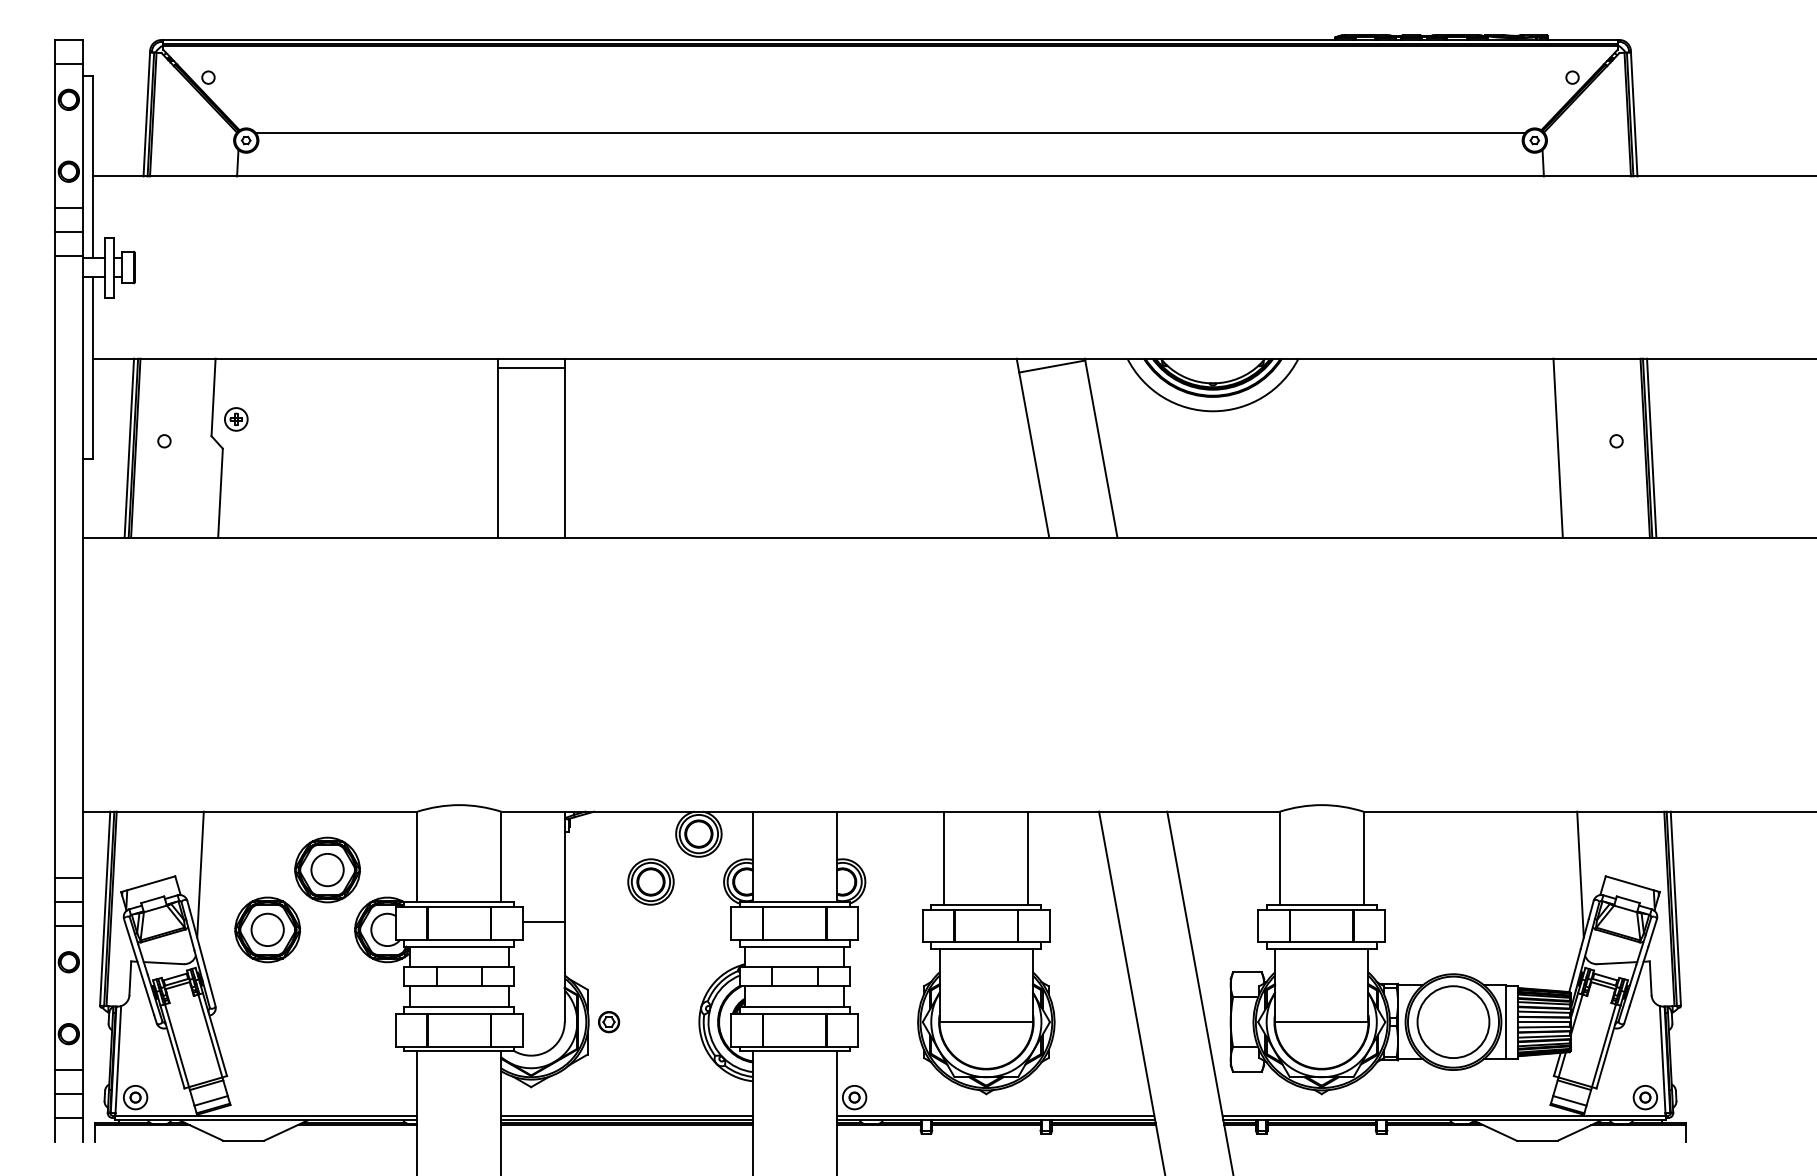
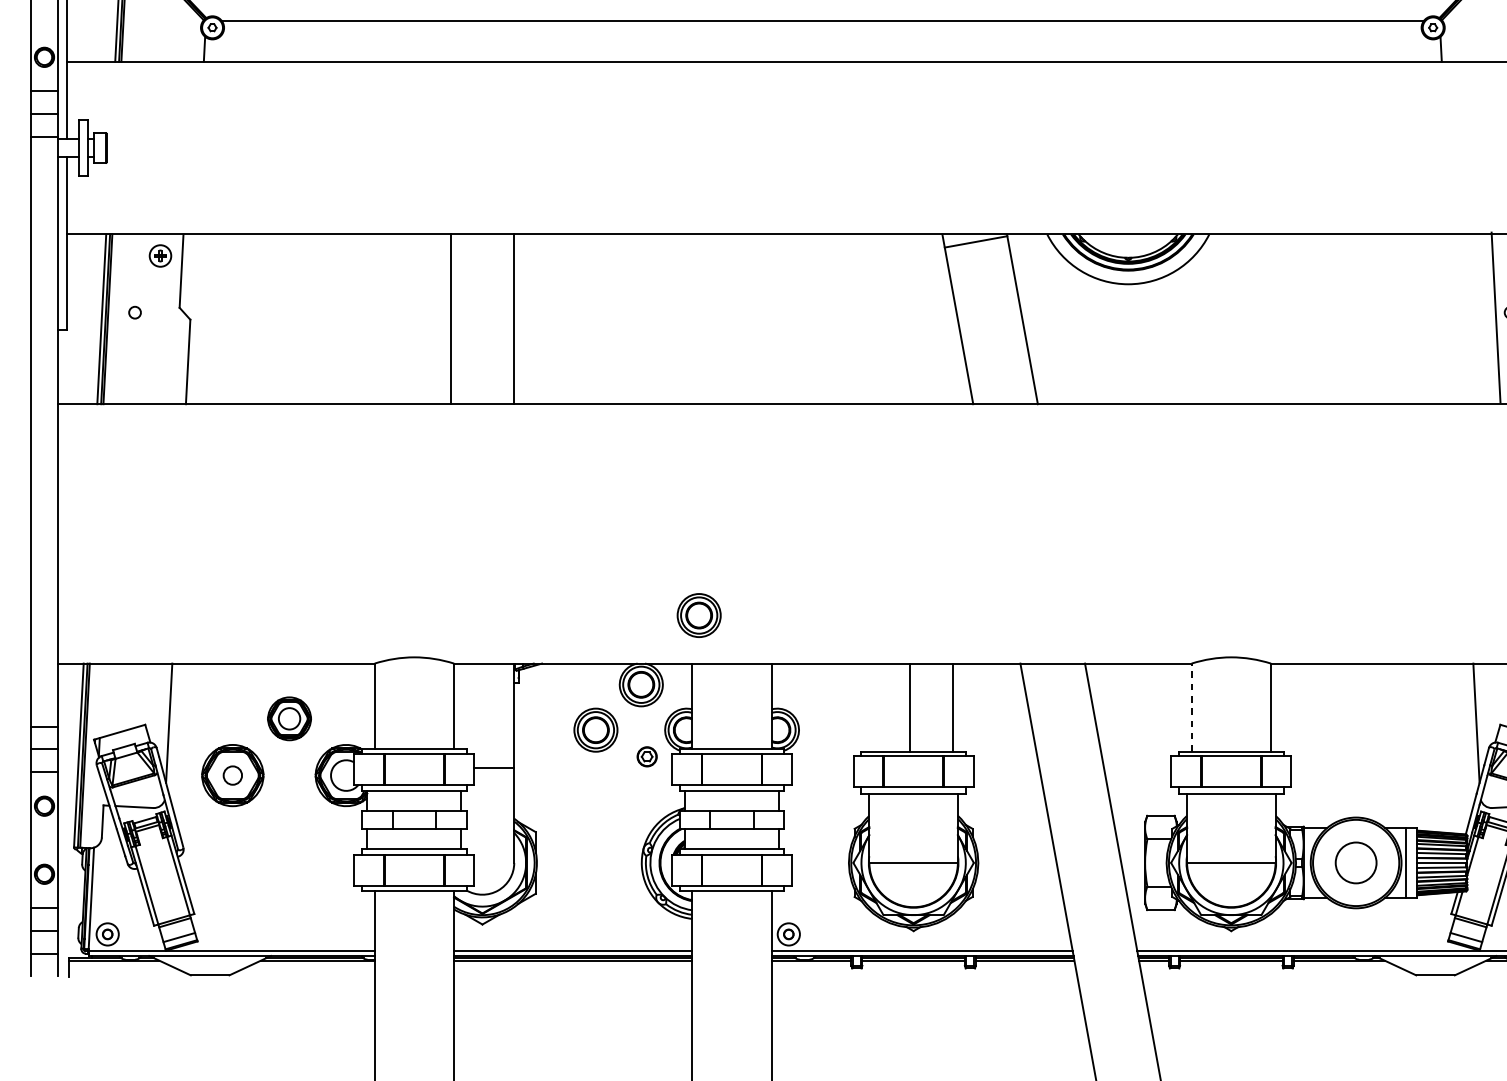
line: (530, 368) -> (481, 243), removed
part: (236, 419) -> (160, 256), moved
line: (1557, 447) -> (1495, 316), moved
part: (759, 760) -> (698, 615), added
line: (944, 857) -> (909, 706), moved
line: (1279, 858) -> (1191, 707), solid -> dashed
part: (327, 869) -> (289, 718), size x0.7
circle: (267, 929) -> (232, 775), size x0.6
part: (609, 1022) -> (647, 757), moved
circle: (1453, 1022) -> (1356, 863), size x0.6

